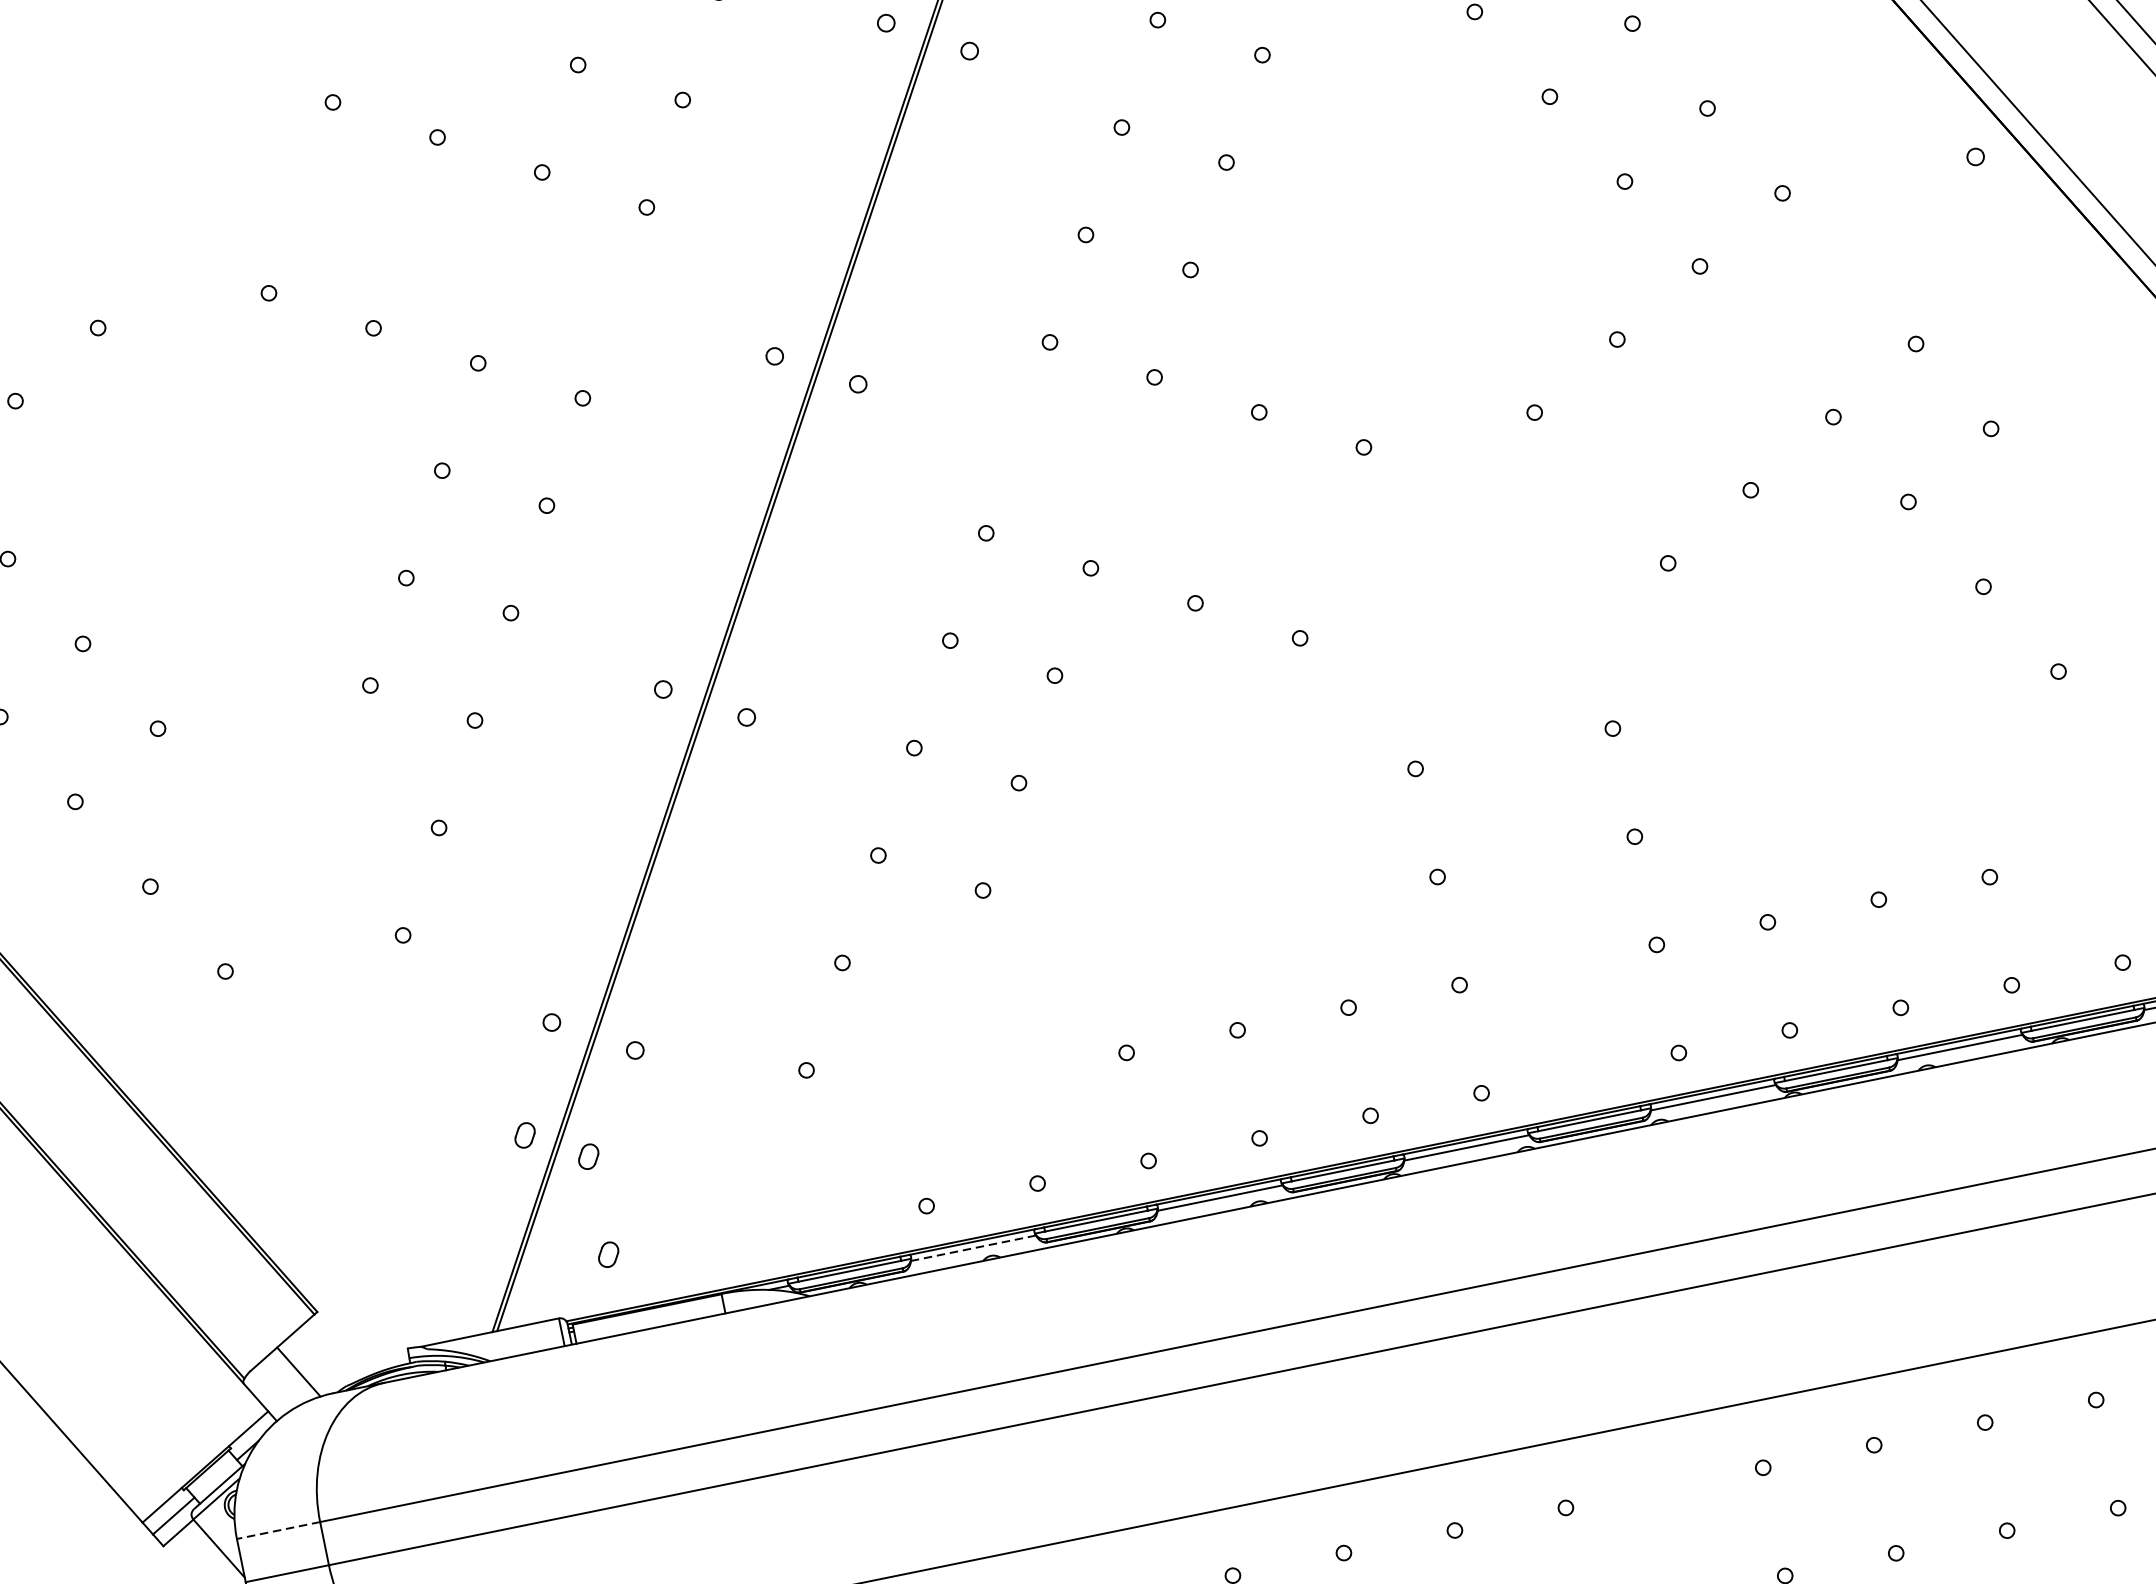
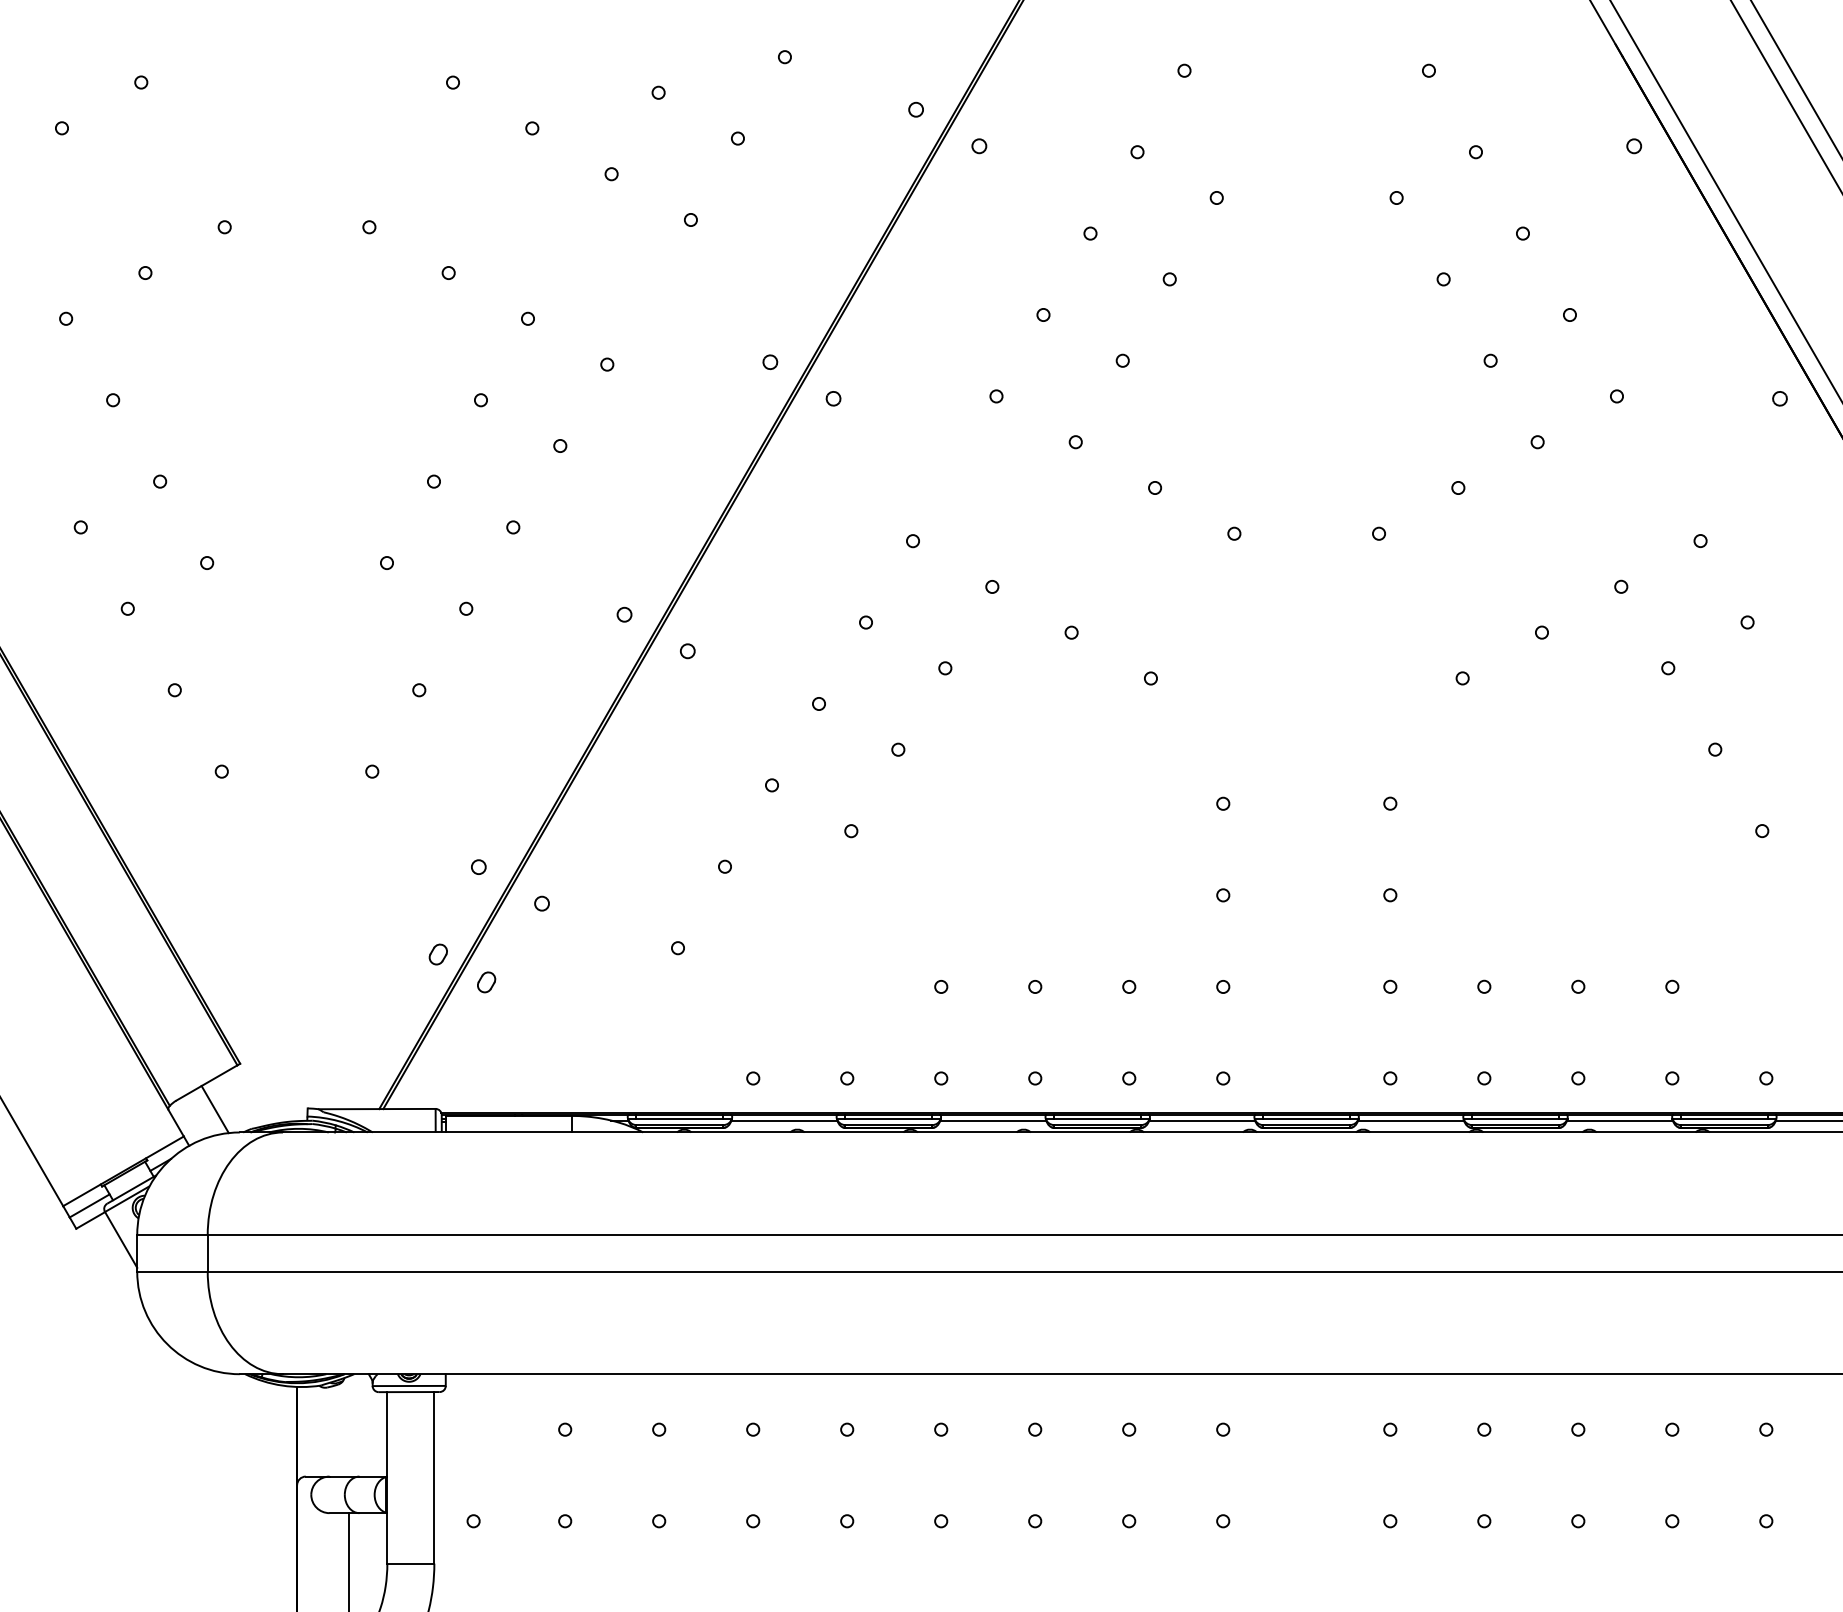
line: (973, 1248) -> (784, 1120), dashed -> solid
part: (608, 1254) -> (486, 1065), removed
line: (277, 1531) -> (171, 1235), dashed -> solid

